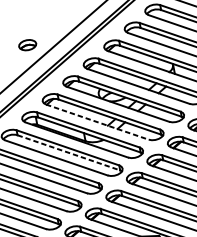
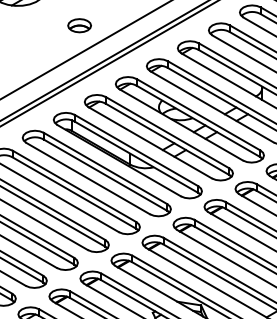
line: (97, 122) -> (150, 143), dashed -> solid
line: (69, 152) -> (106, 175), dashed -> solid

